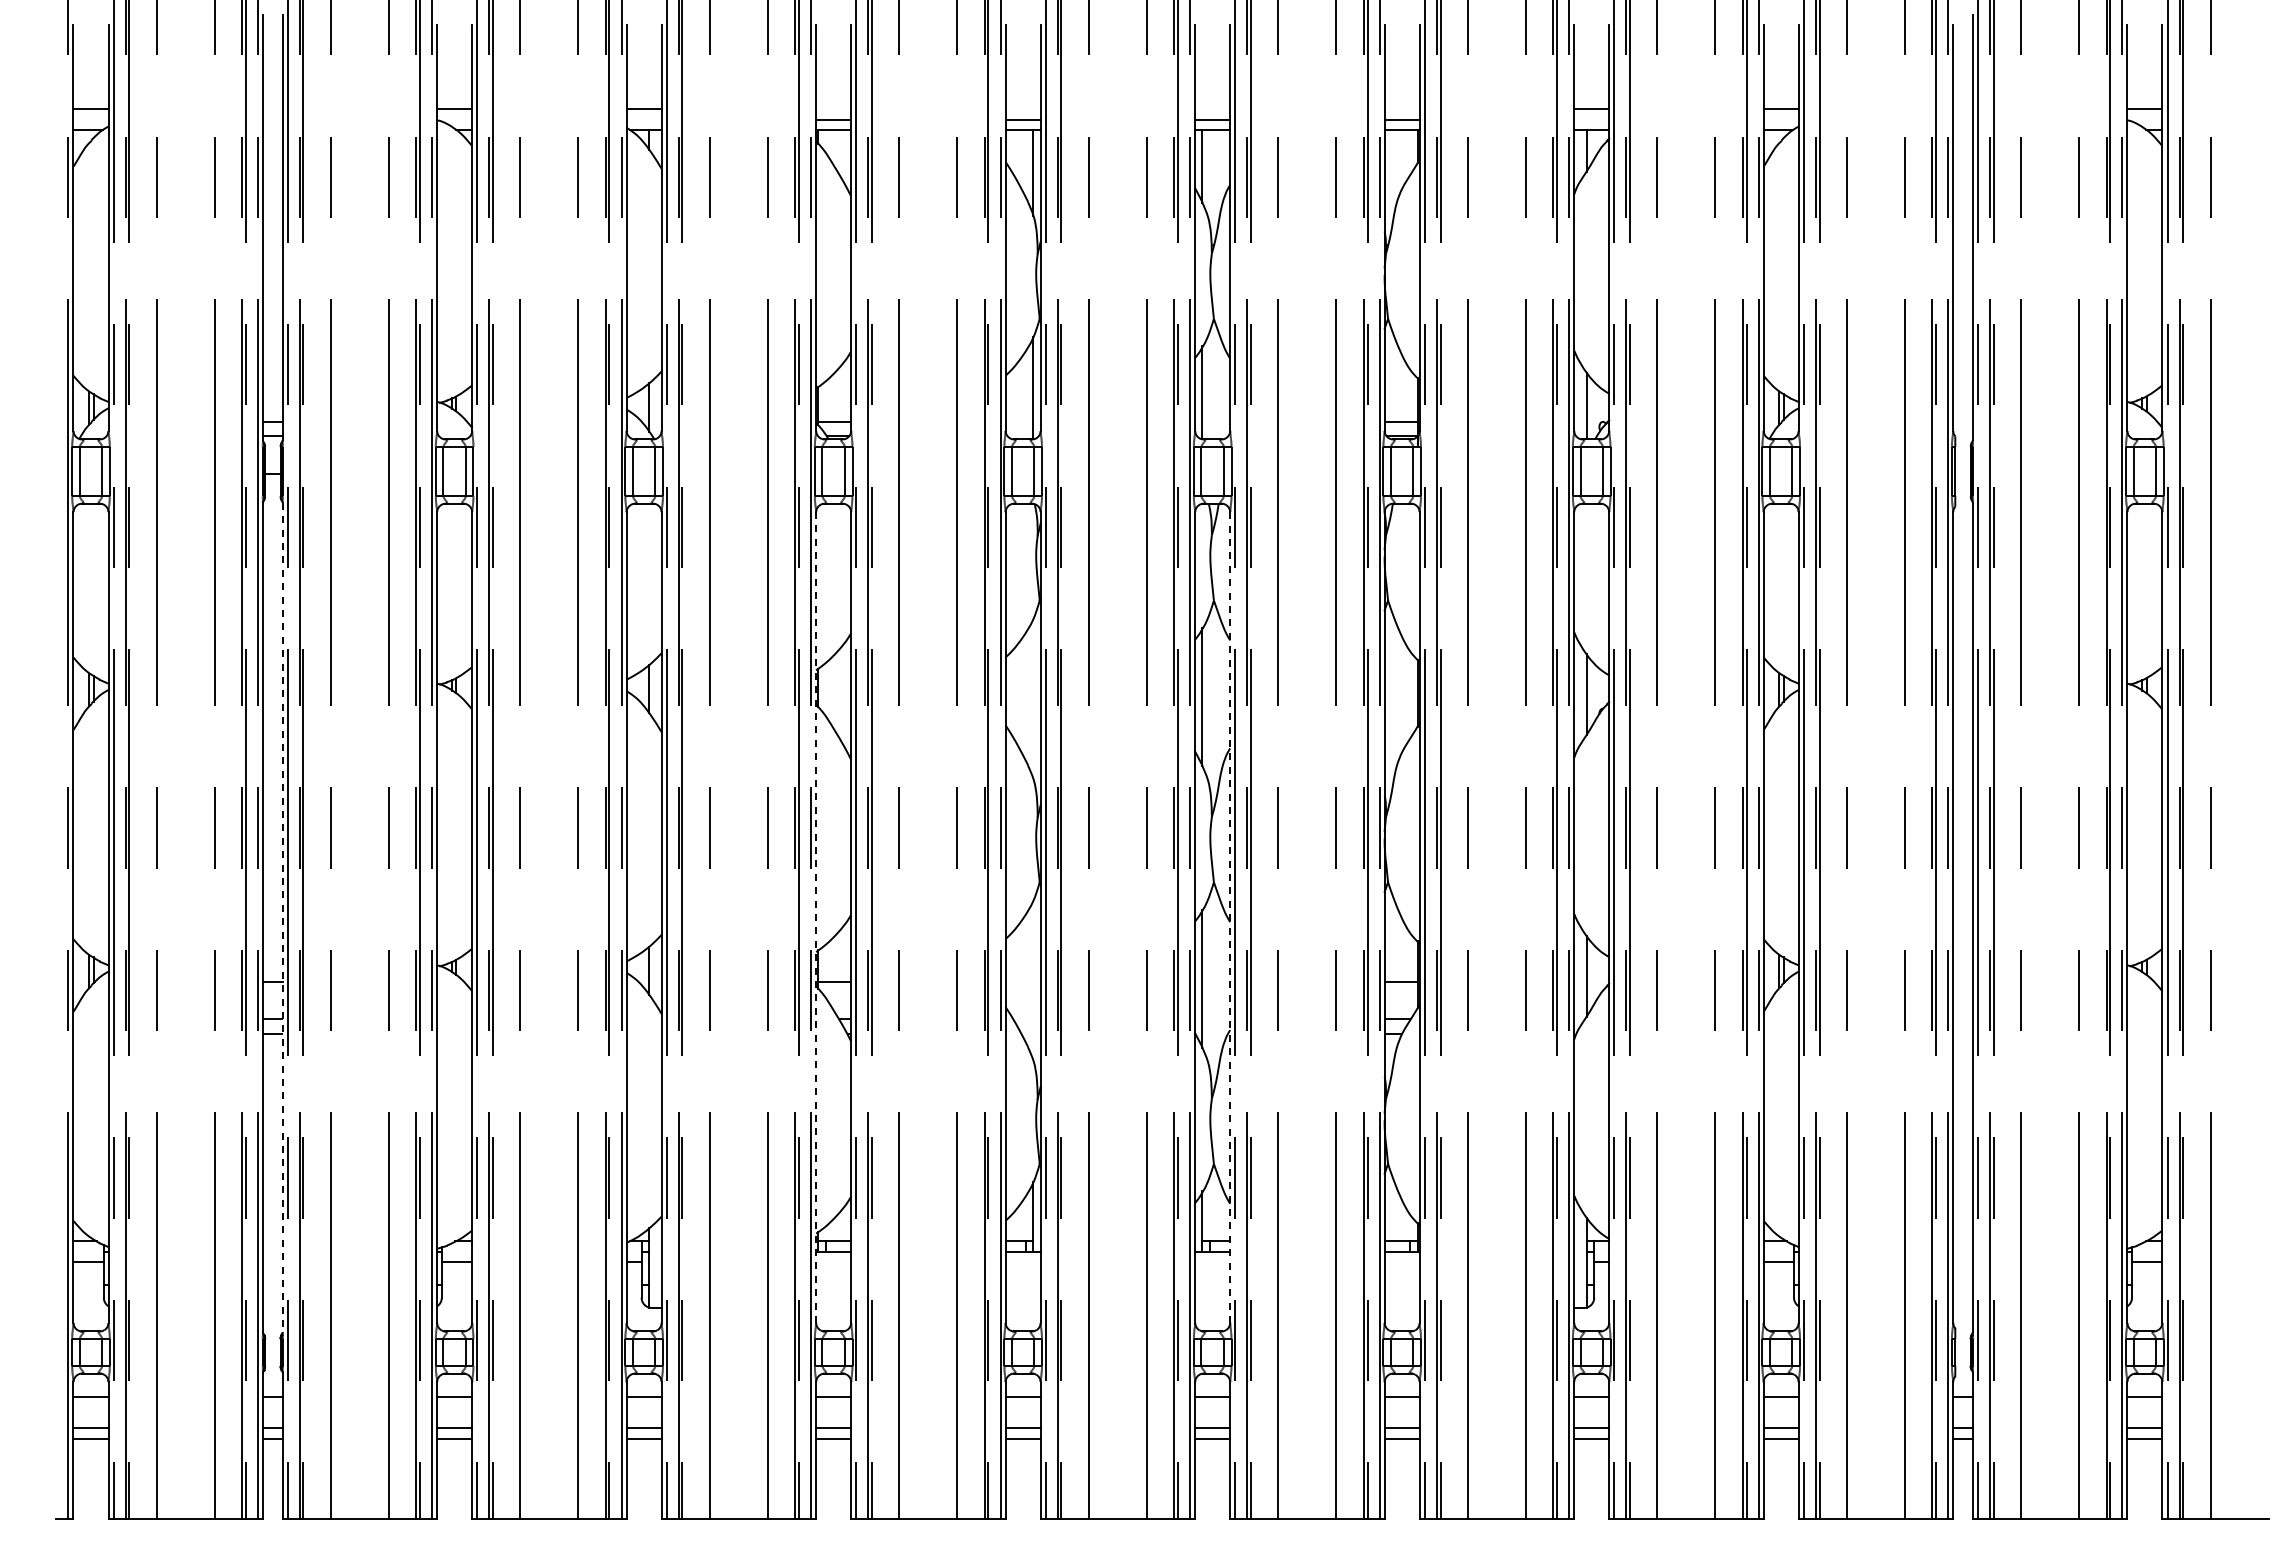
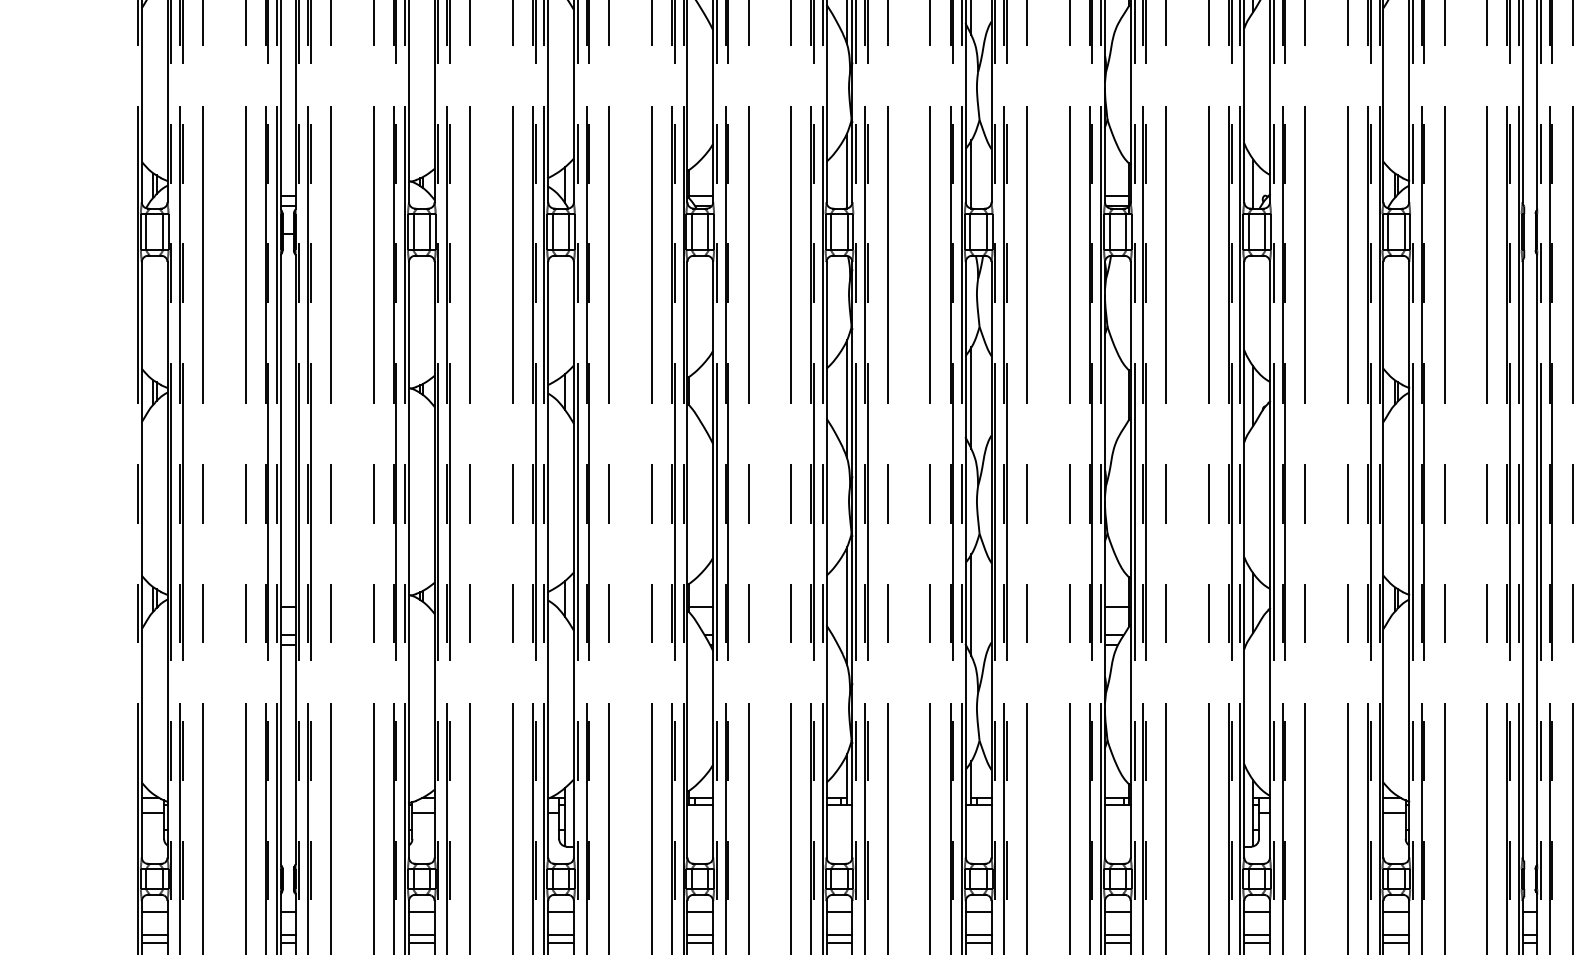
line: (1033, 698) -> (847, 398), added
line: (282, 917) -> (295, 559), dashed -> solid
line: (816, 917) -> (687, 559), dashed -> solid
line: (1230, 918) -> (991, 560), dashed -> solid
line: (1033, 980) -> (847, 606), added

